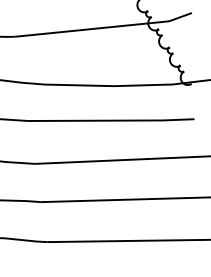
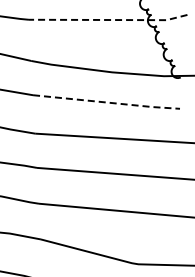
line: (104, 28) -> (108, 20), solid -> dashed
line: (112, 120) -> (107, 102), solid -> dashed

